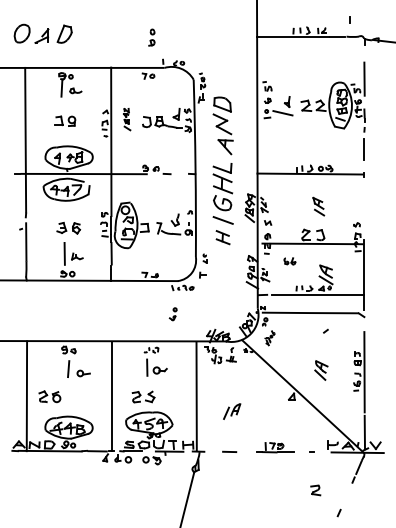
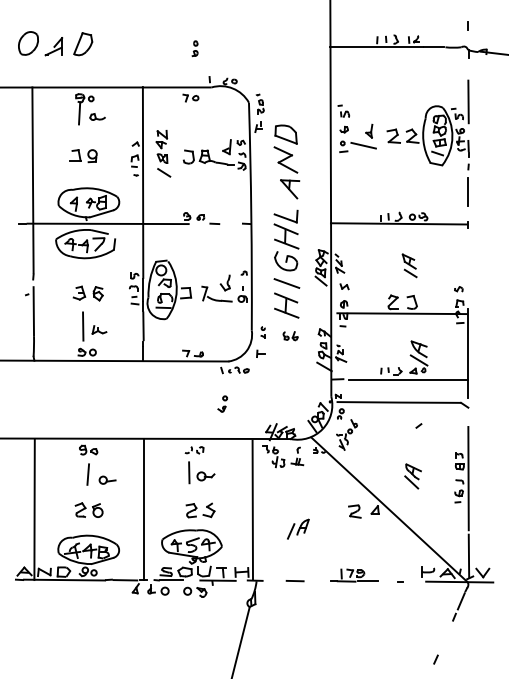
line: (349, 19) -> (467, 25), moved
part: (151, 37) -> (194, 48), size x0.71
part: (127, 119) -> (163, 153), size x1.67
part: (222, 237) -> (286, 305), size x1.43
part: (289, 261) -> (290, 336), moved
part: (269, 337) -> (346, 434), size x1.67
part: (49, 396) -> (88, 509), moved
part: (143, 397) -> (200, 510), moved
part: (315, 490) -> (354, 511), moved

